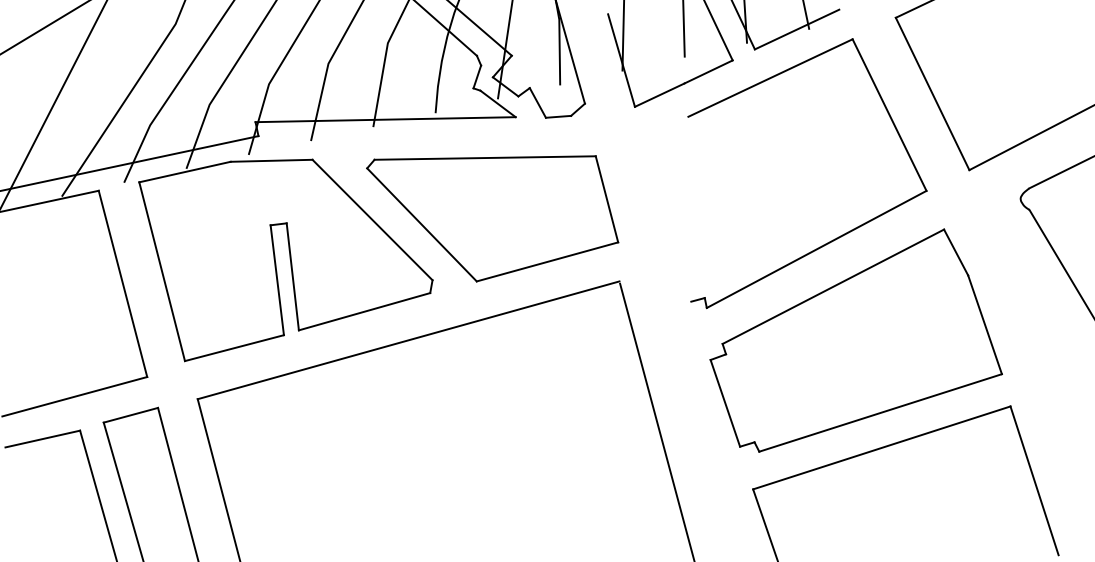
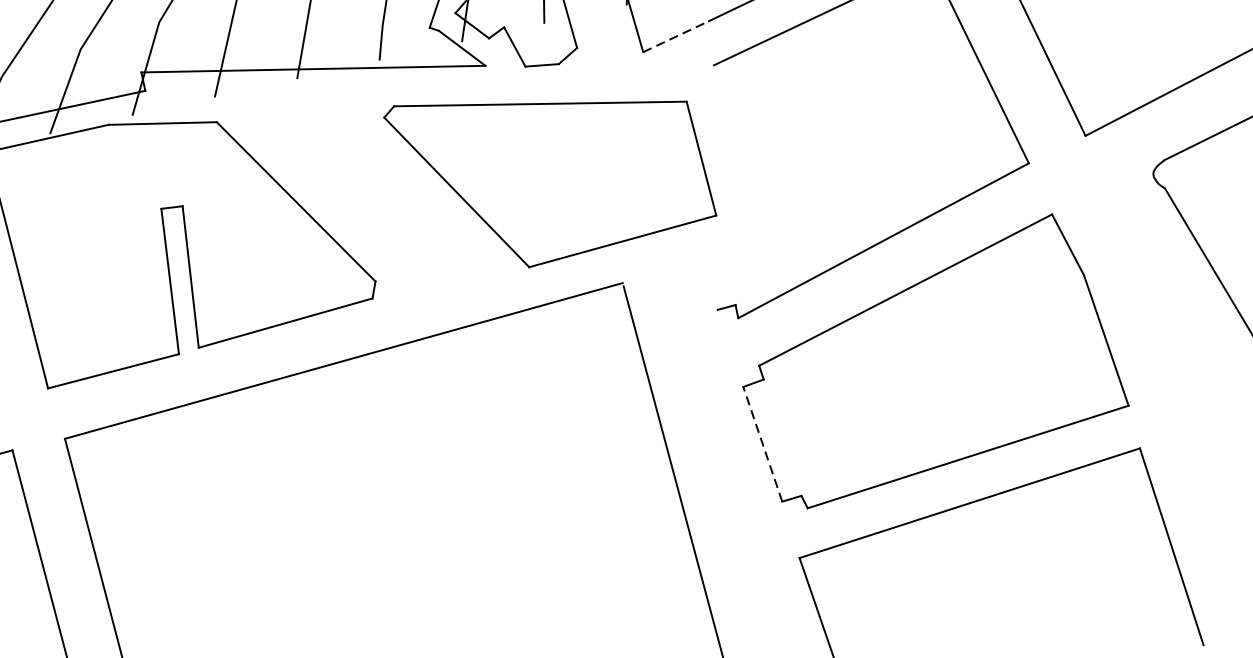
line: (659, 95) -> (675, 37), solid -> dashed
part: (492, 218) -> (550, 183), moved
line: (725, 403) -> (762, 444), solid -> dashed

